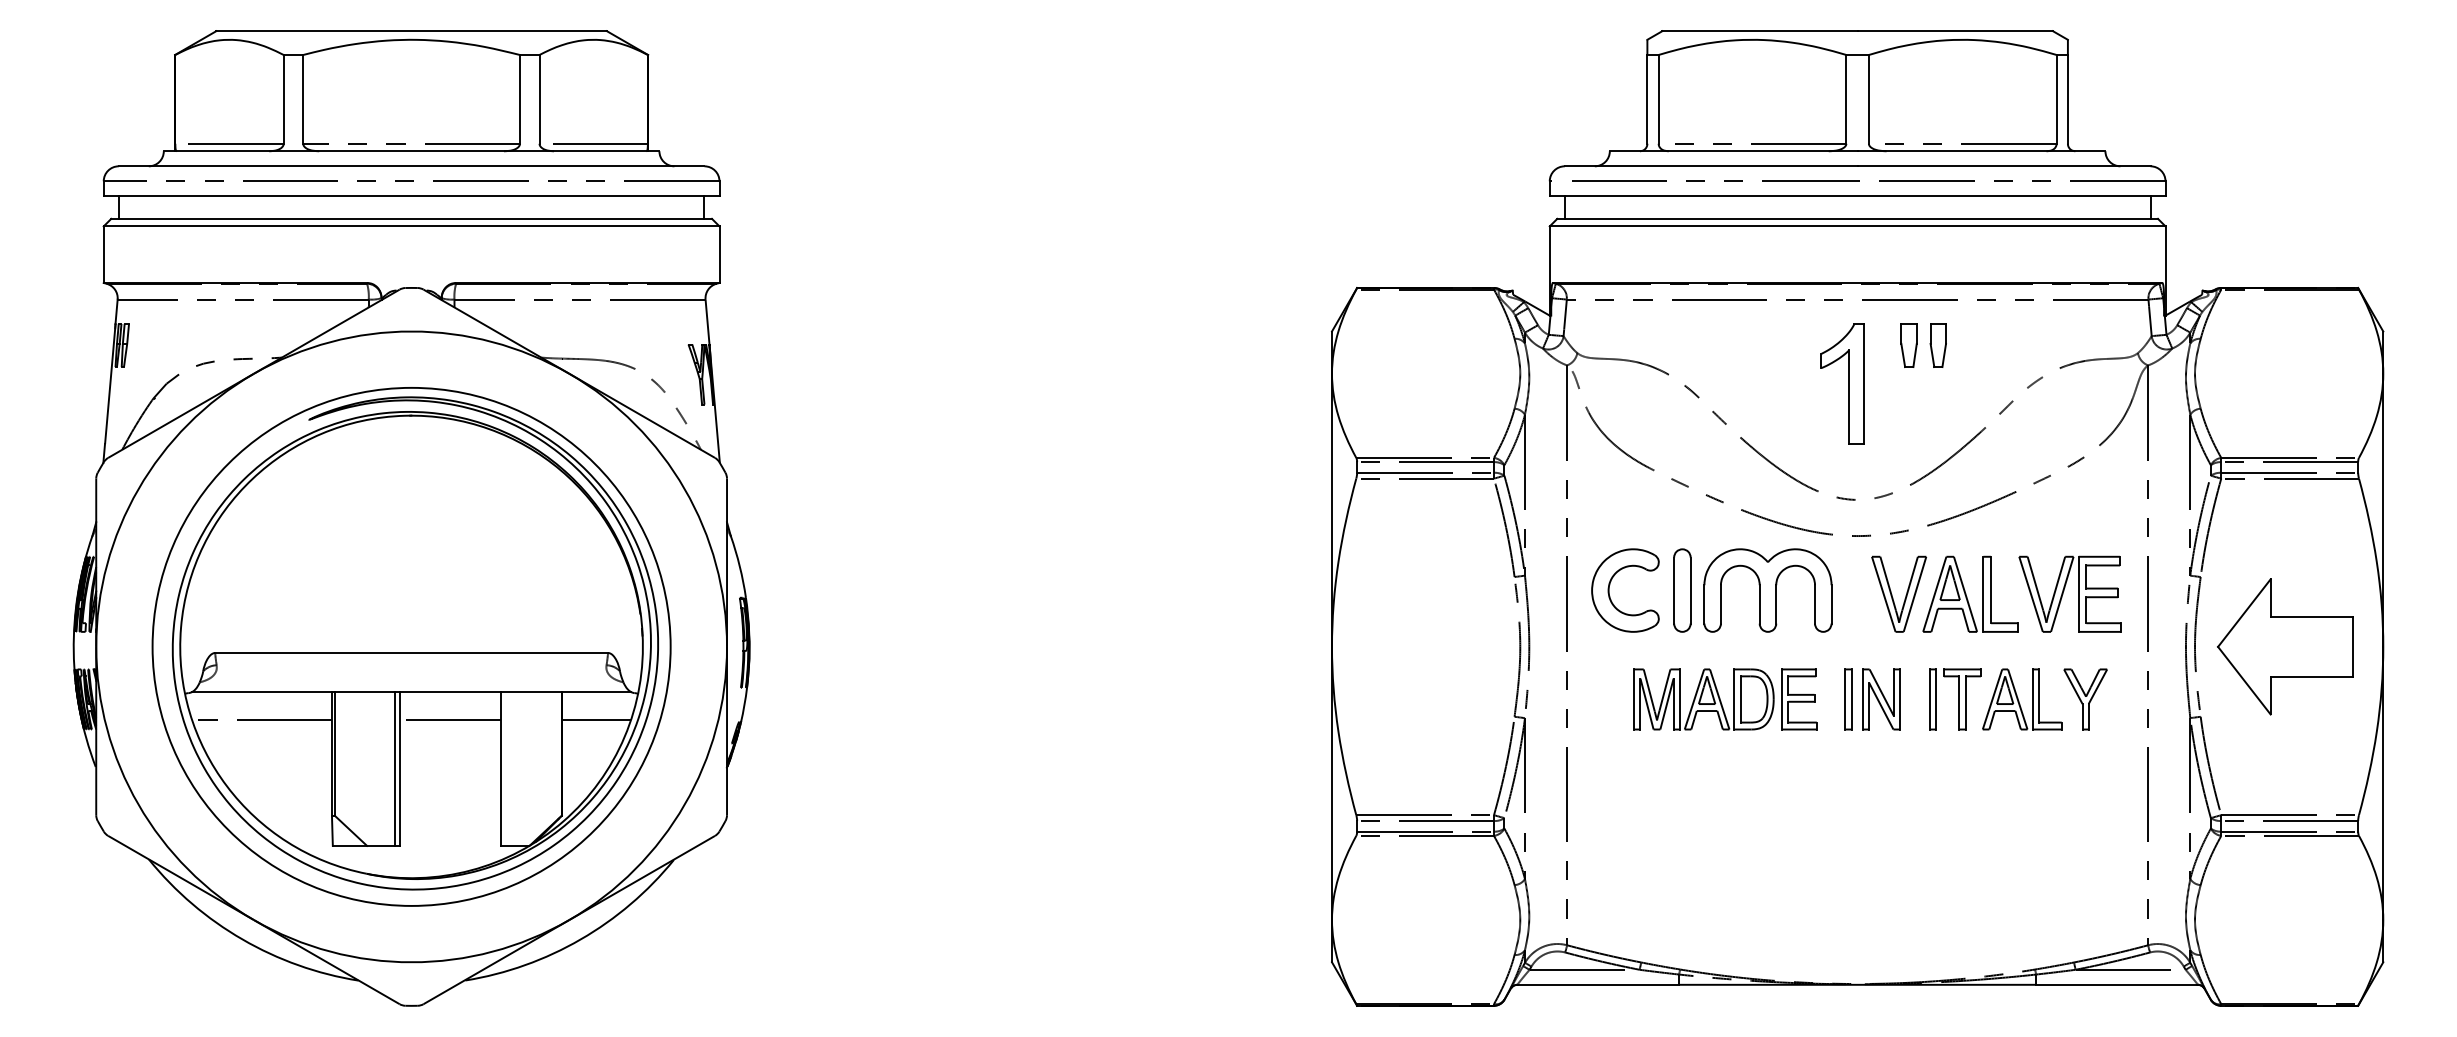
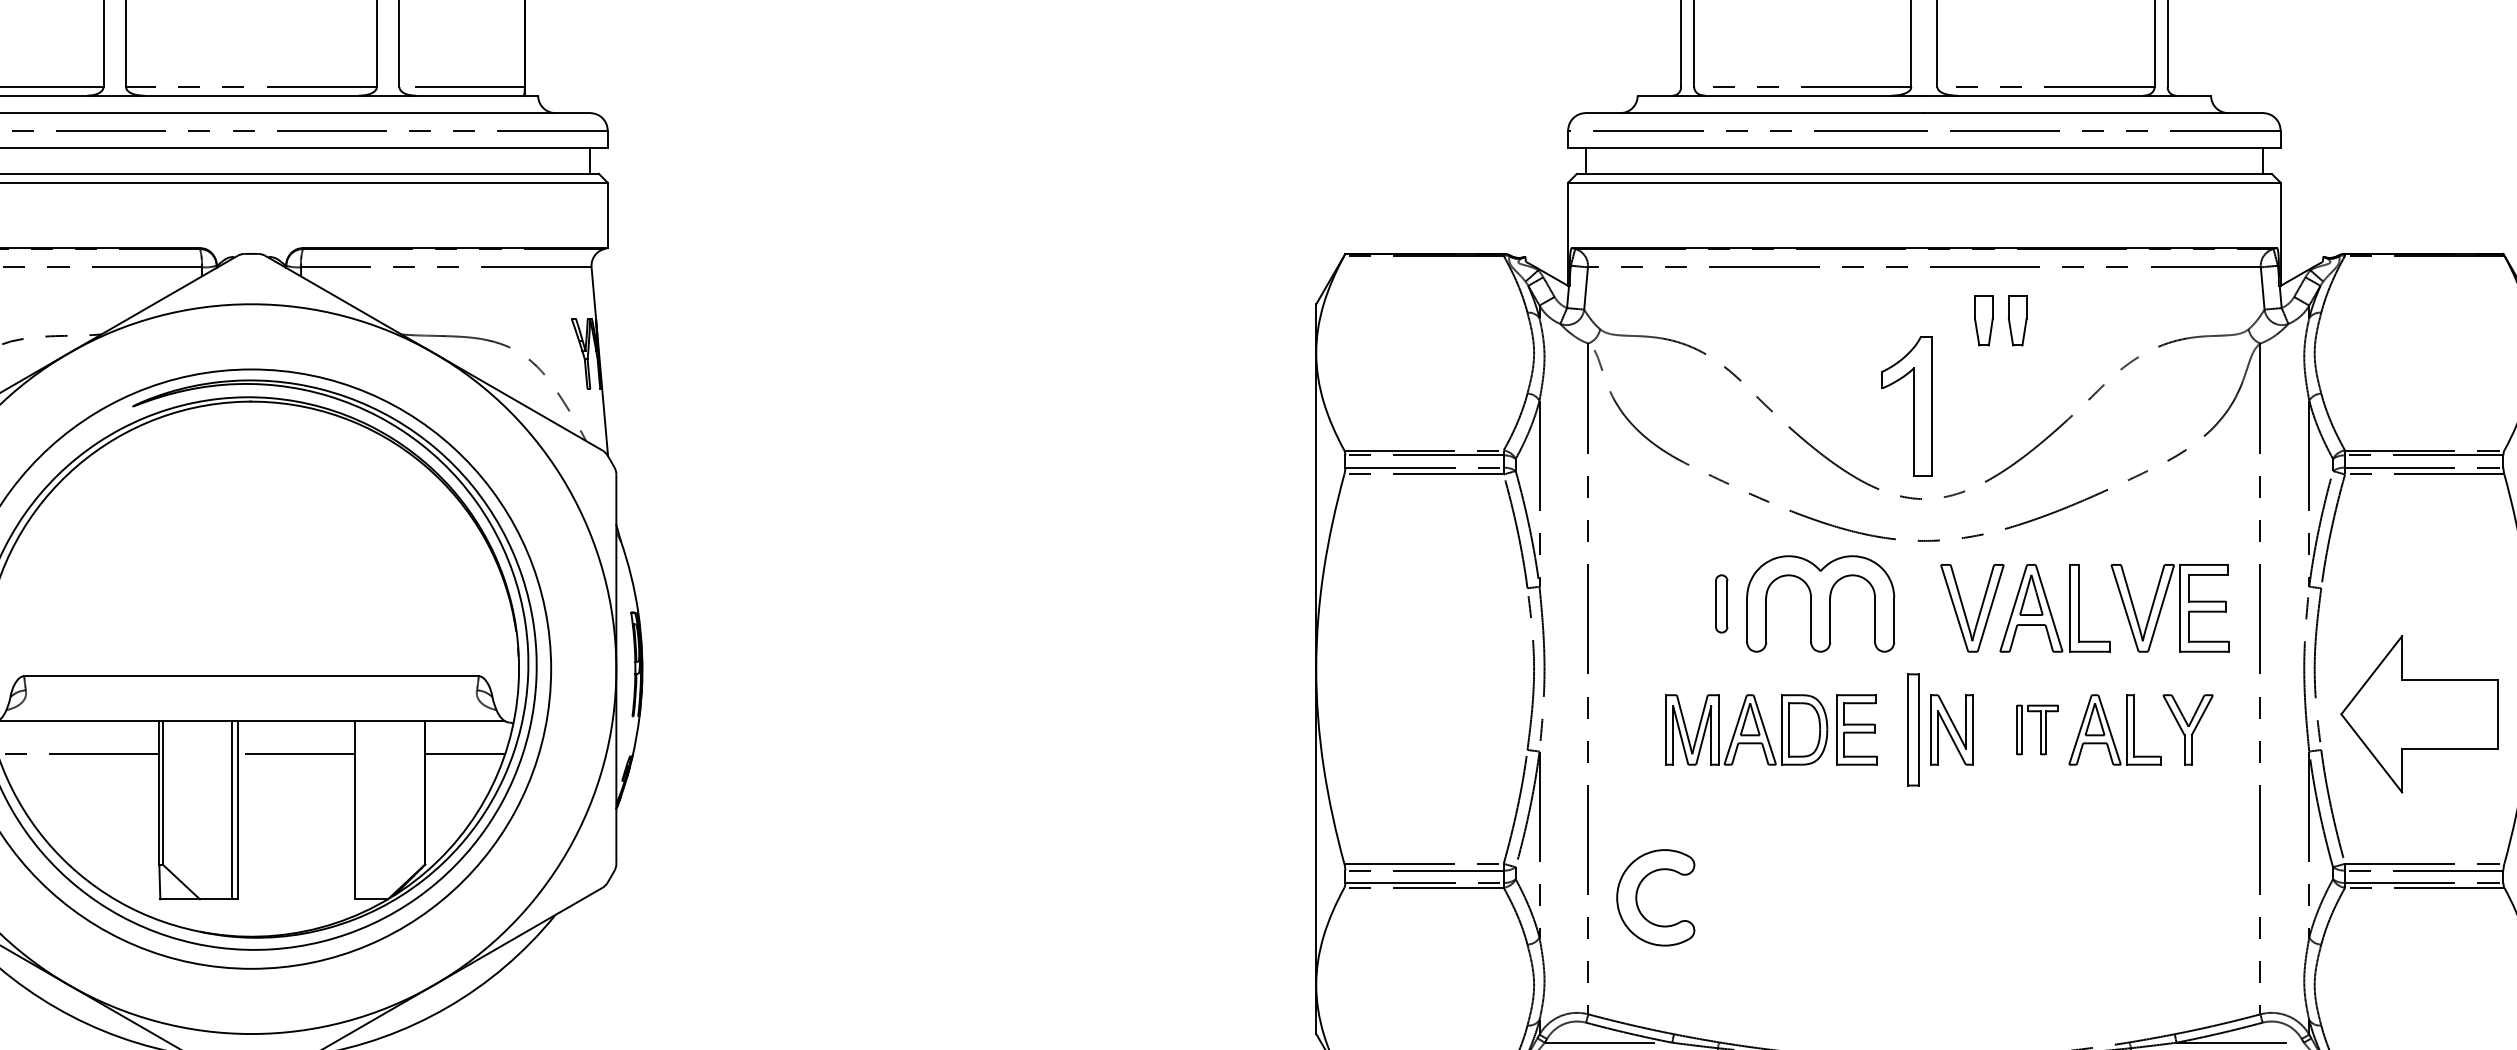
part: (1842, 383) -> (1906, 406), moved
part: (1610, 585) -> (1638, 891), moved
part: (1682, 590) -> (1721, 603), size x0.6
part: (2285, 646) -> (2419, 713), moved
part: (1848, 699) -> (1913, 730), size x1.6
part: (1955, 699) -> (2037, 730), size x0.7

